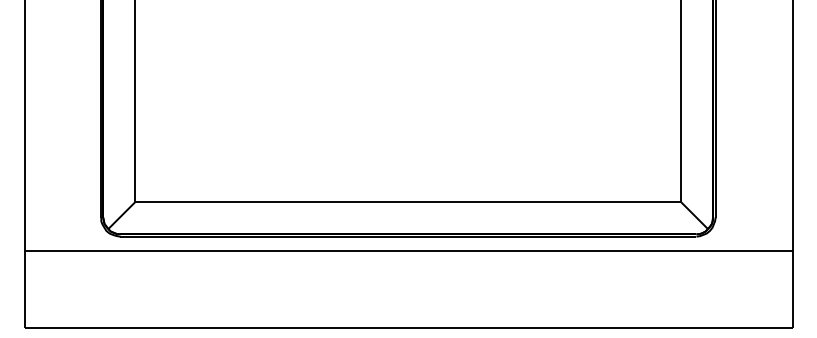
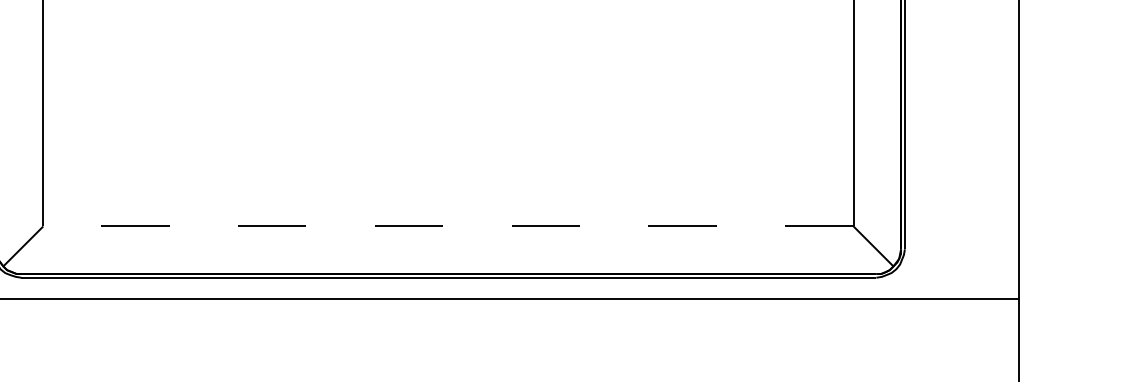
line: (408, 202) -> (448, 226), solid -> dashed

